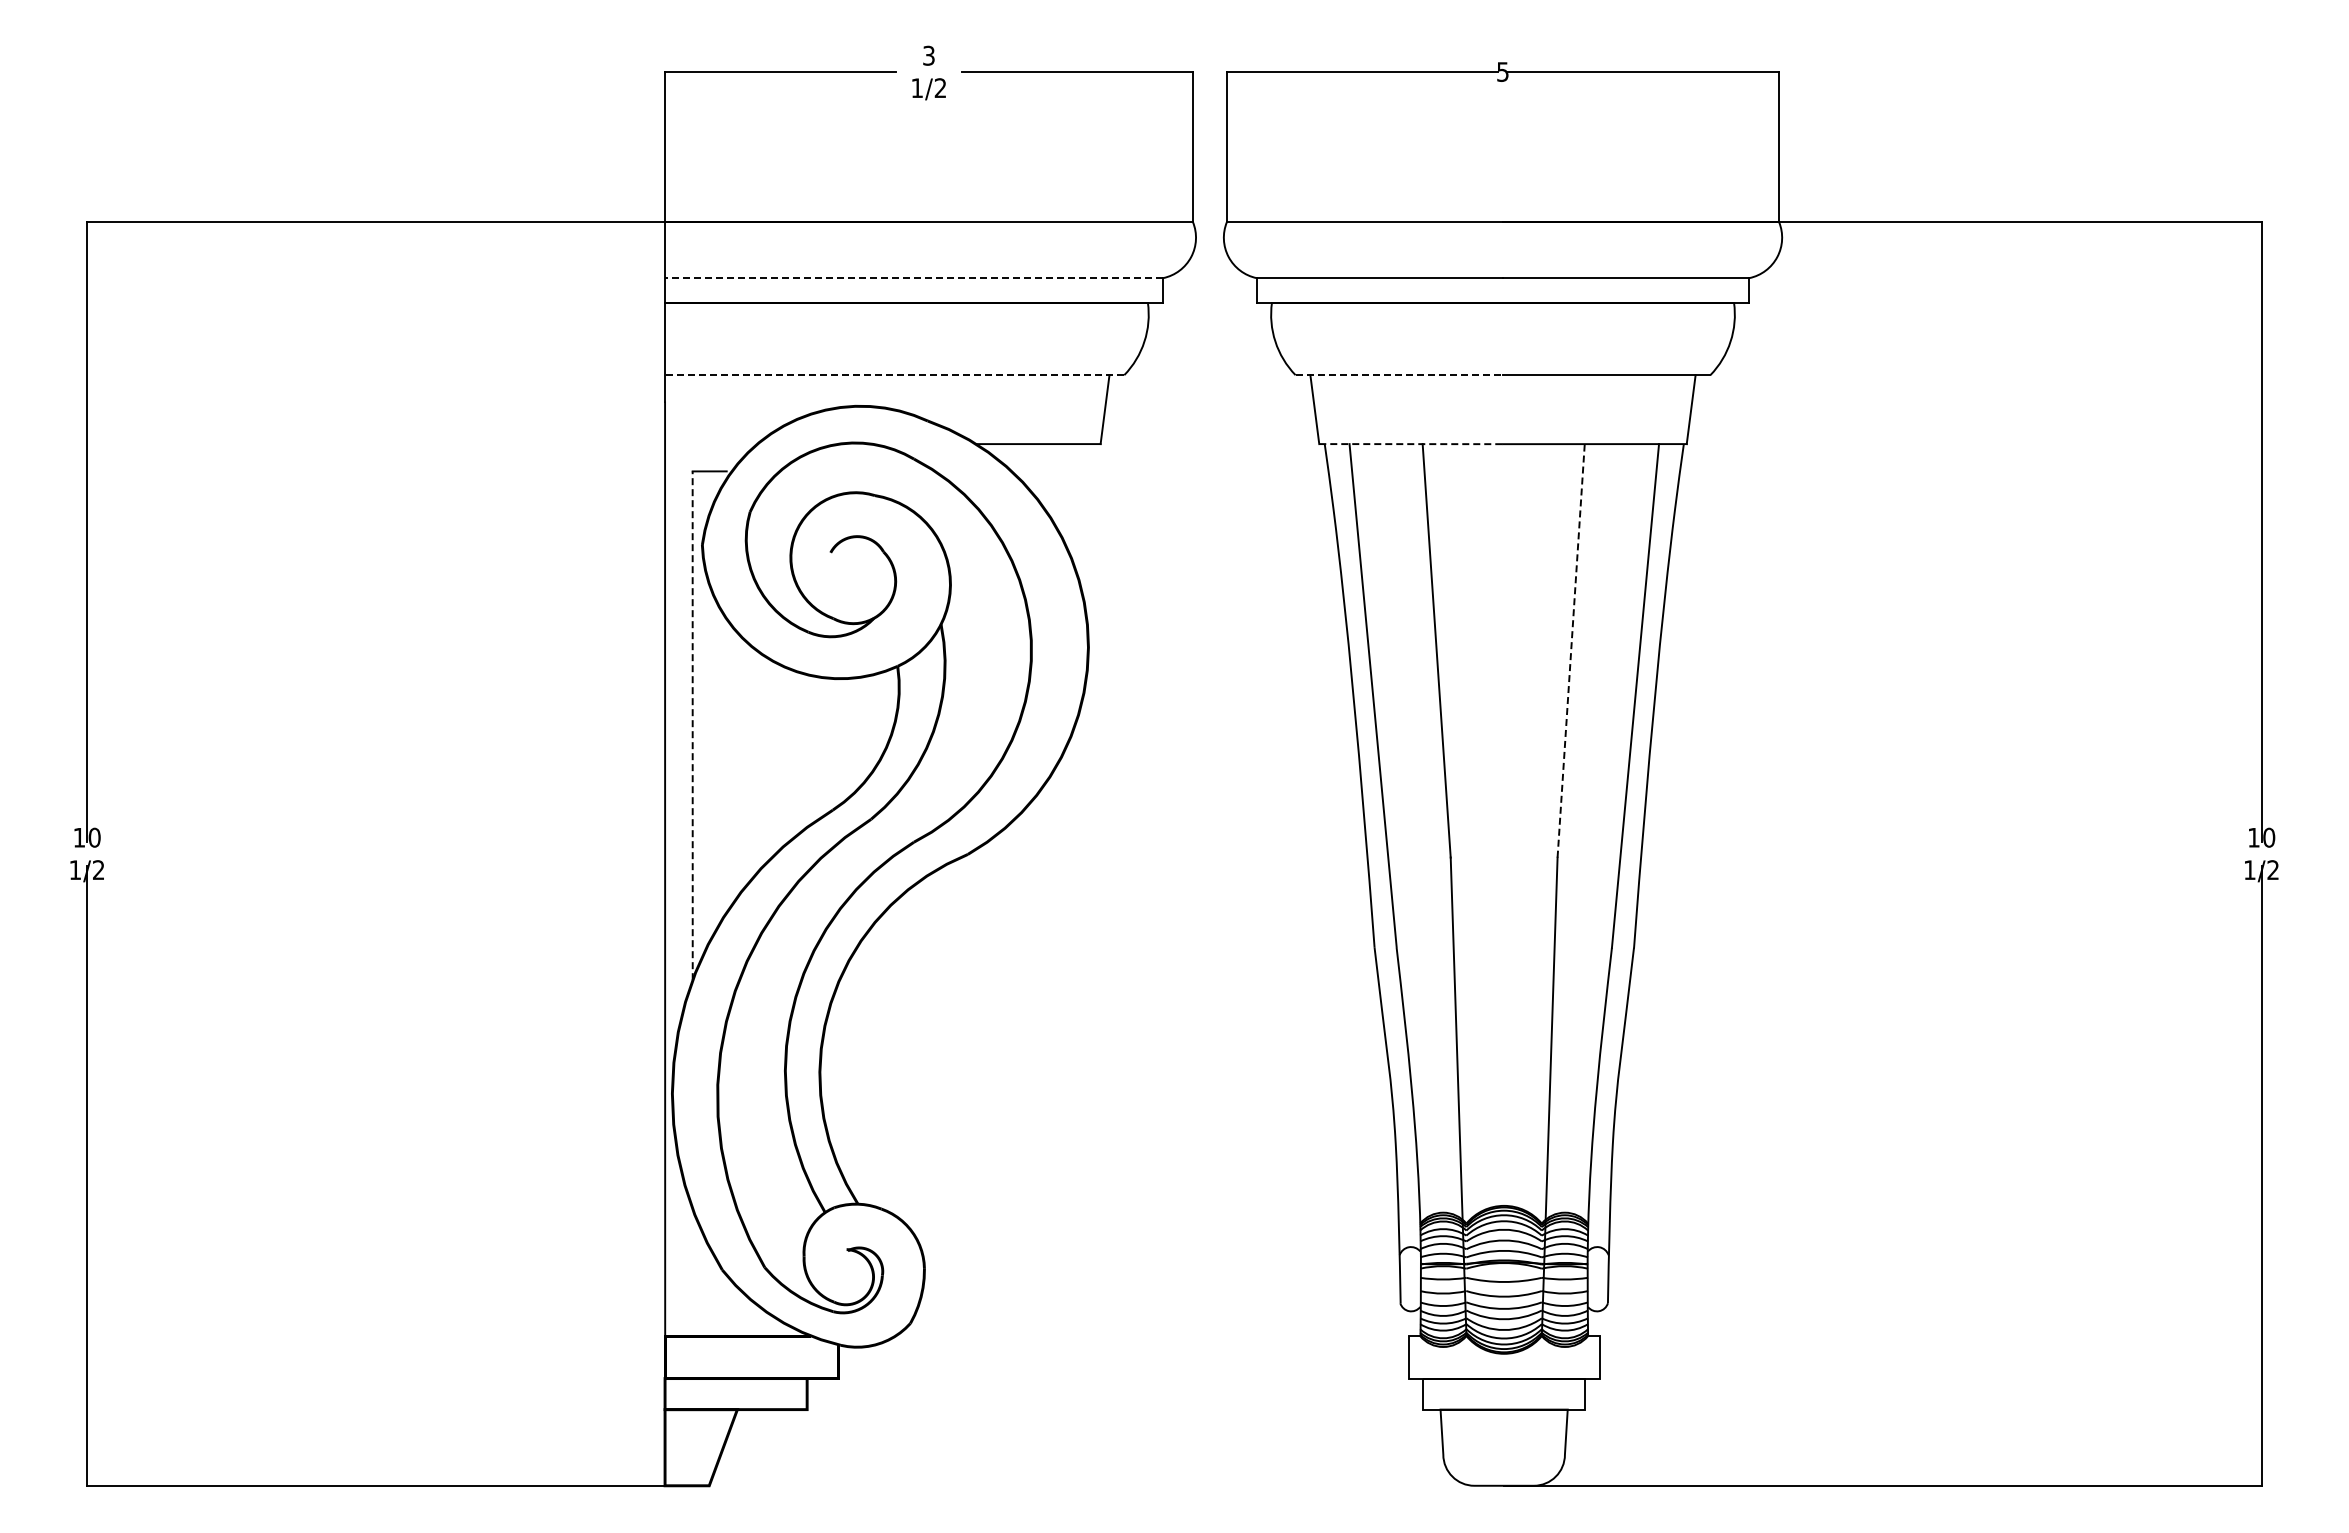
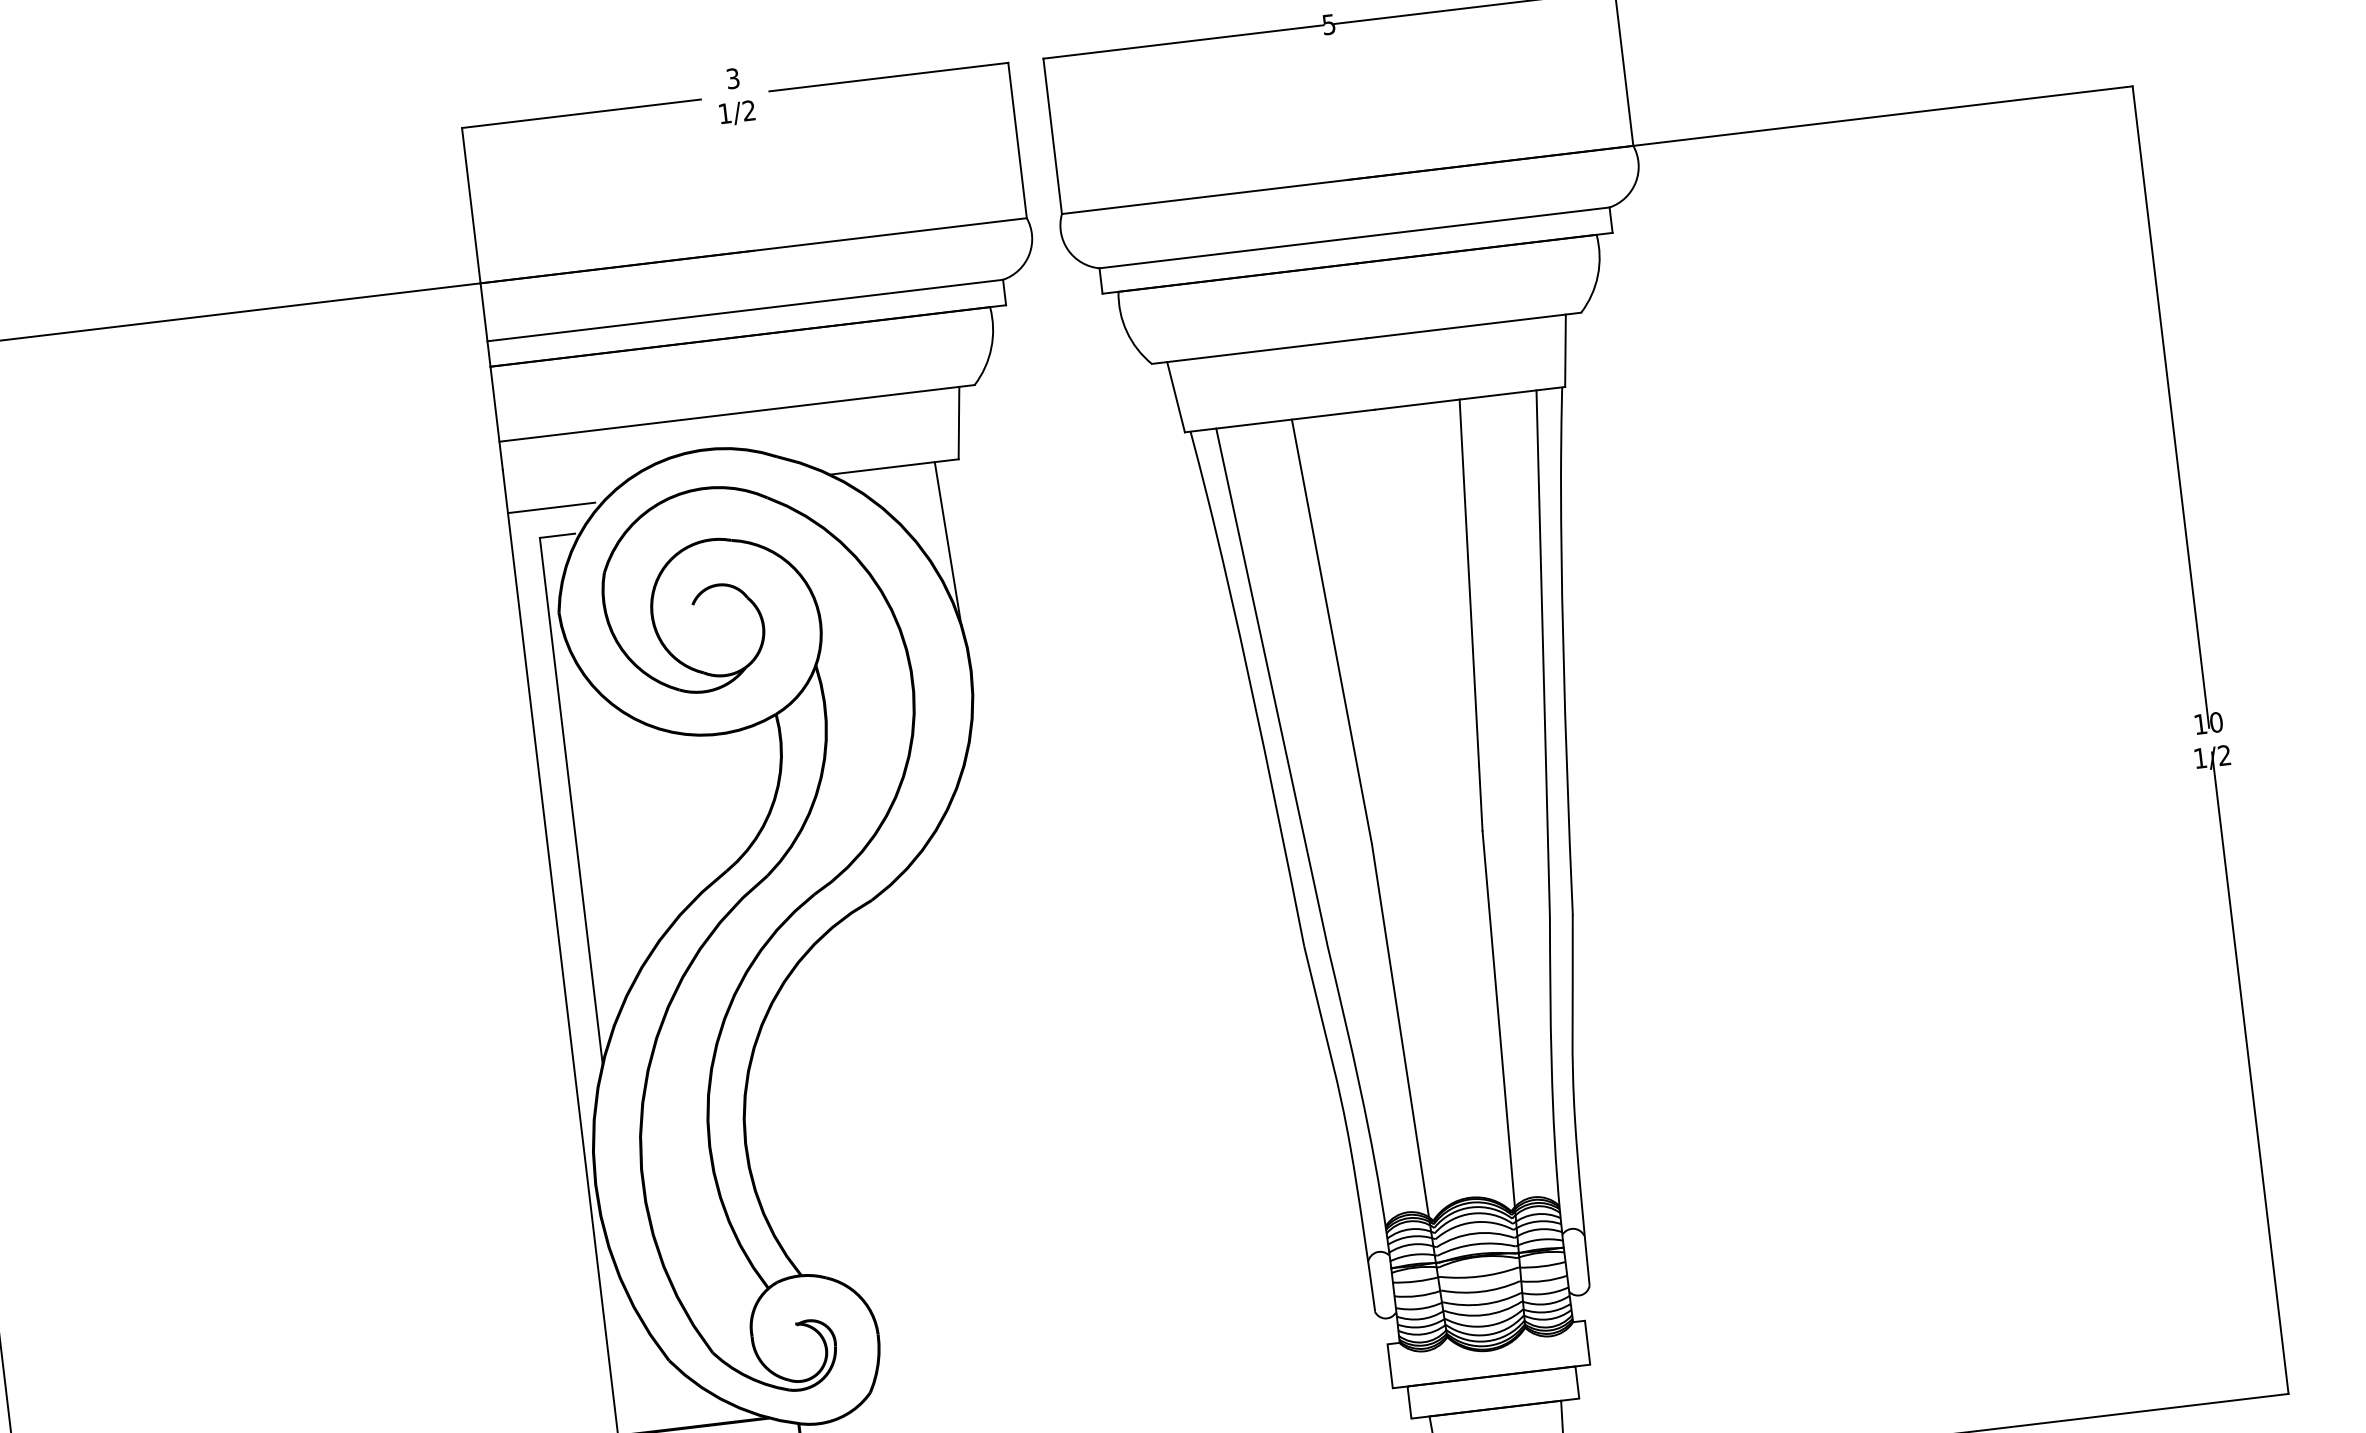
line: (913, 278) -> (744, 311), dashed -> solid
line: (894, 375) -> (736, 413), dashed -> solid
line: (1399, 375) -> (1259, 351), dashed -> solid
line: (707, 444) -> (551, 508), added
line: (1411, 444) -> (1280, 421), dashed -> solid
line: (1080, 523) -> (947, 543), added
line: (1571, 650) -> (1471, 614), dashed -> solid
line: (692, 725) -> (571, 800), dashed -> solid

